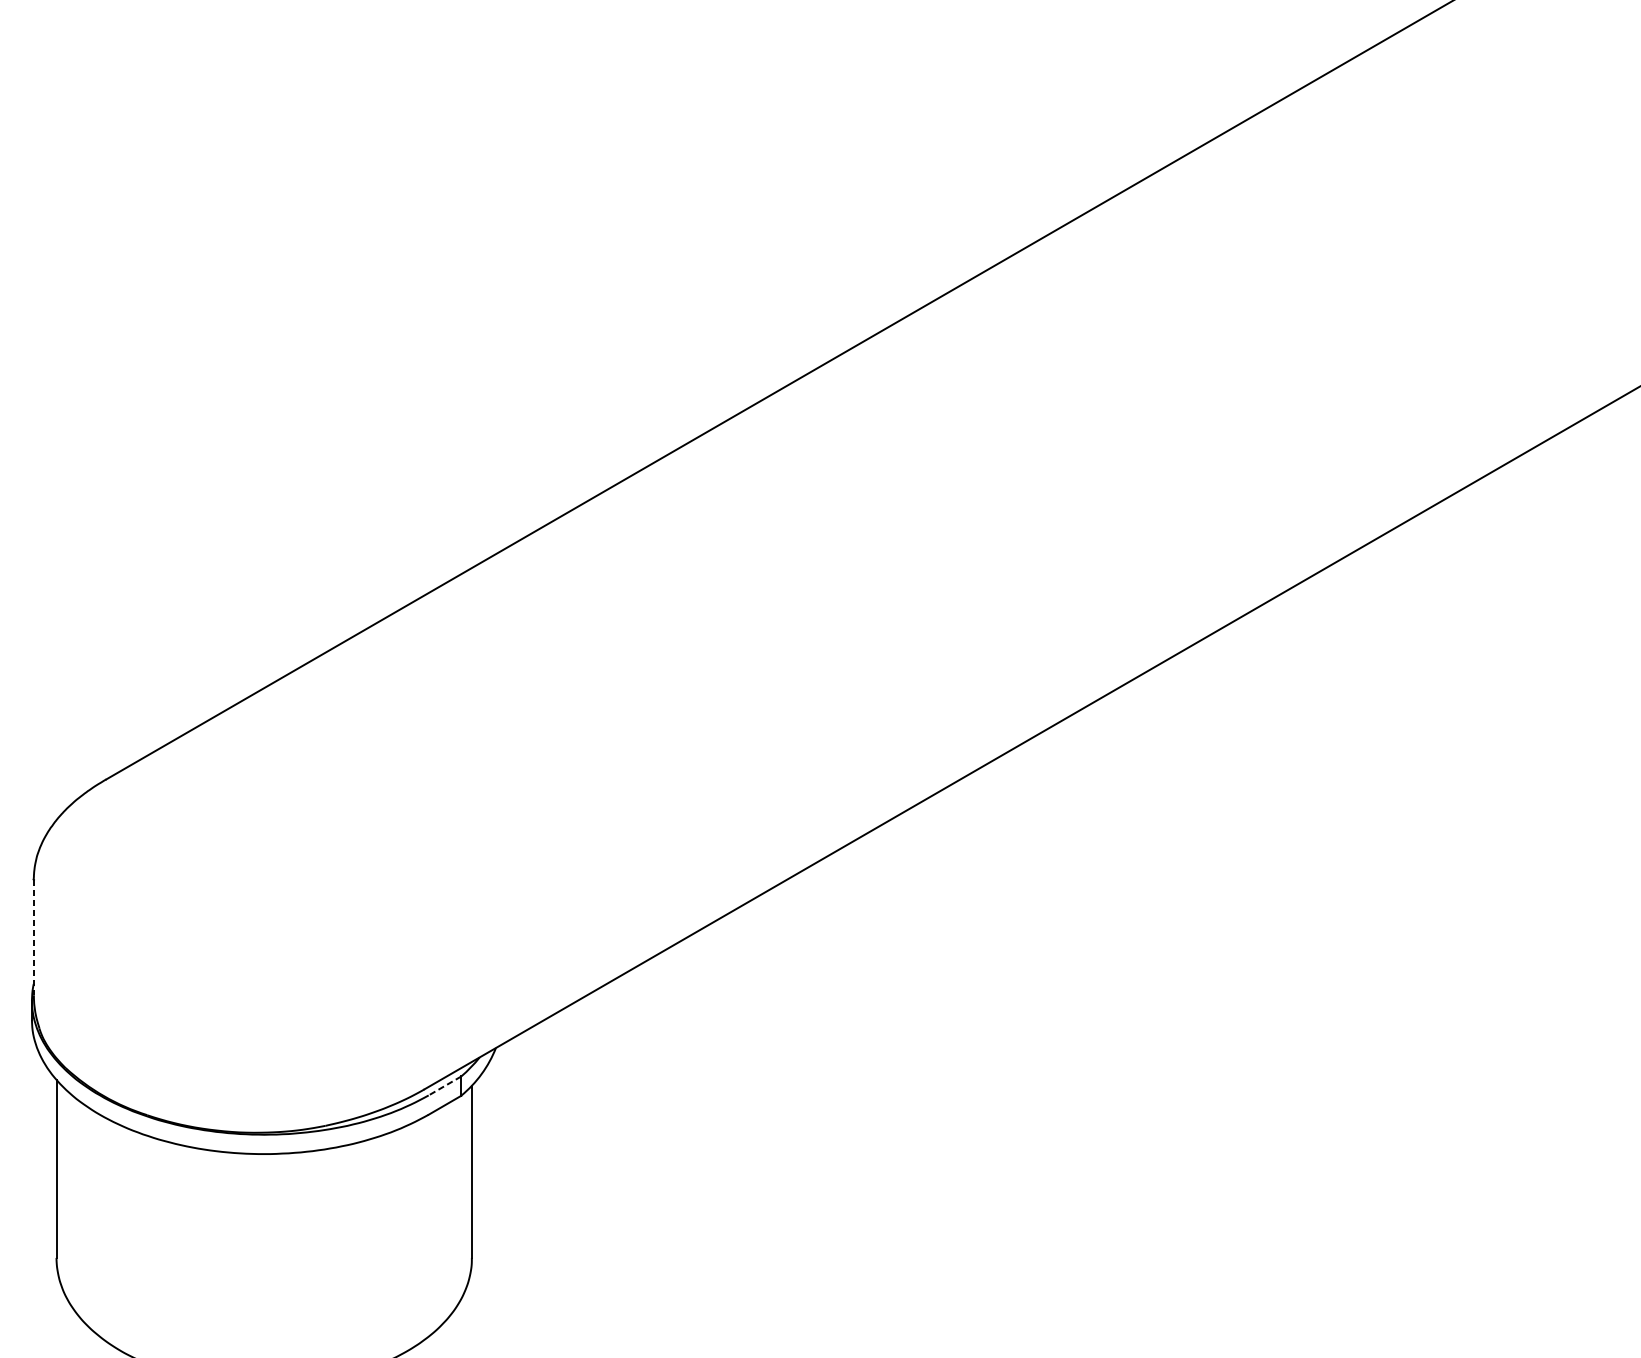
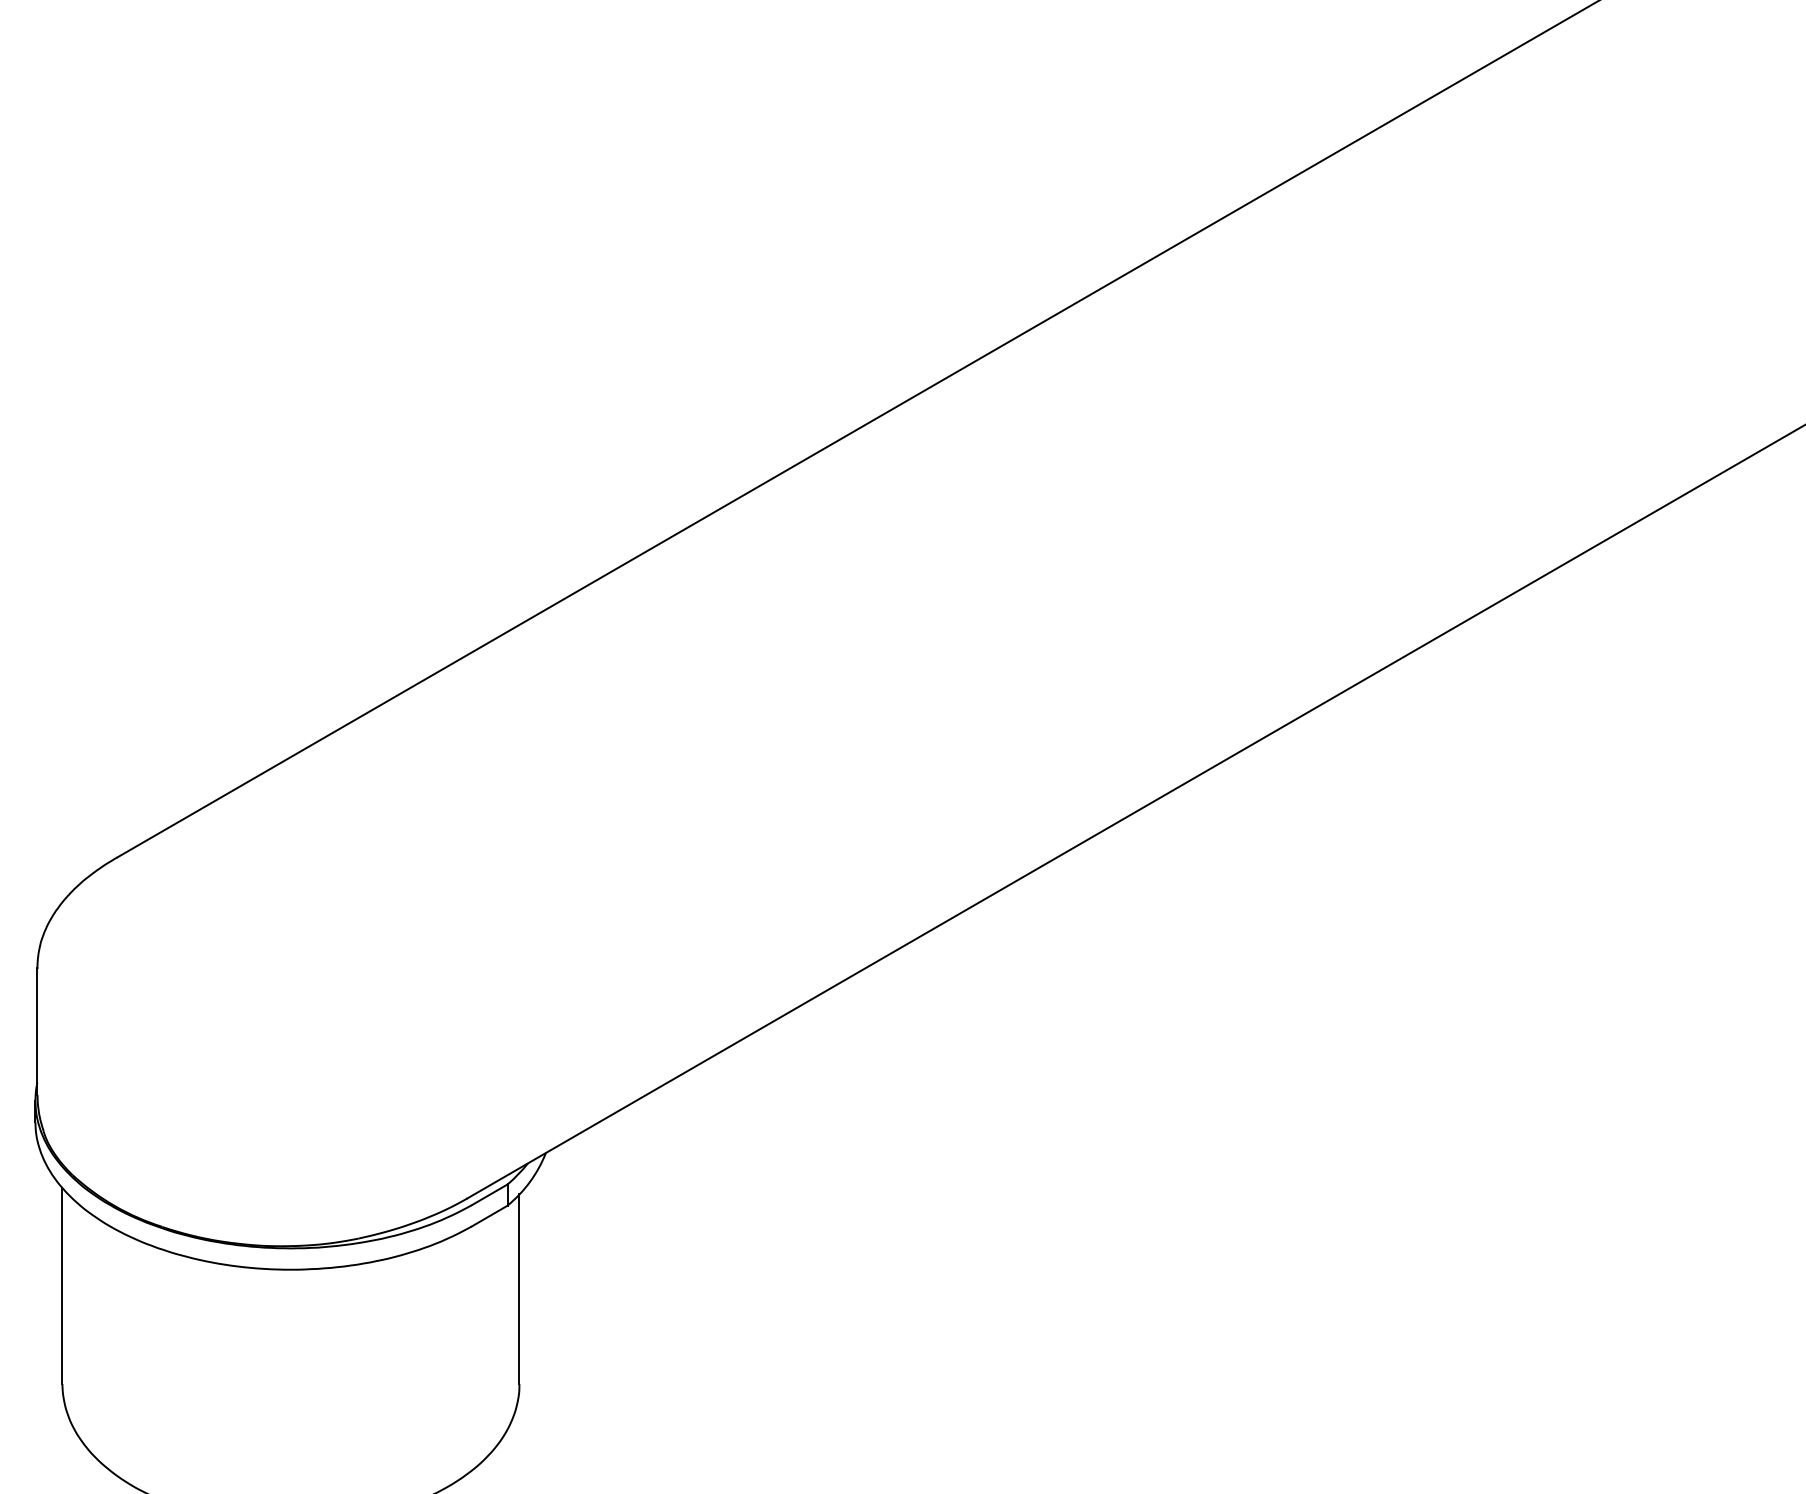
line: (33, 937) -> (37, 1031), dashed -> solid
line: (444, 1085) -> (489, 1194), dashed -> solid

